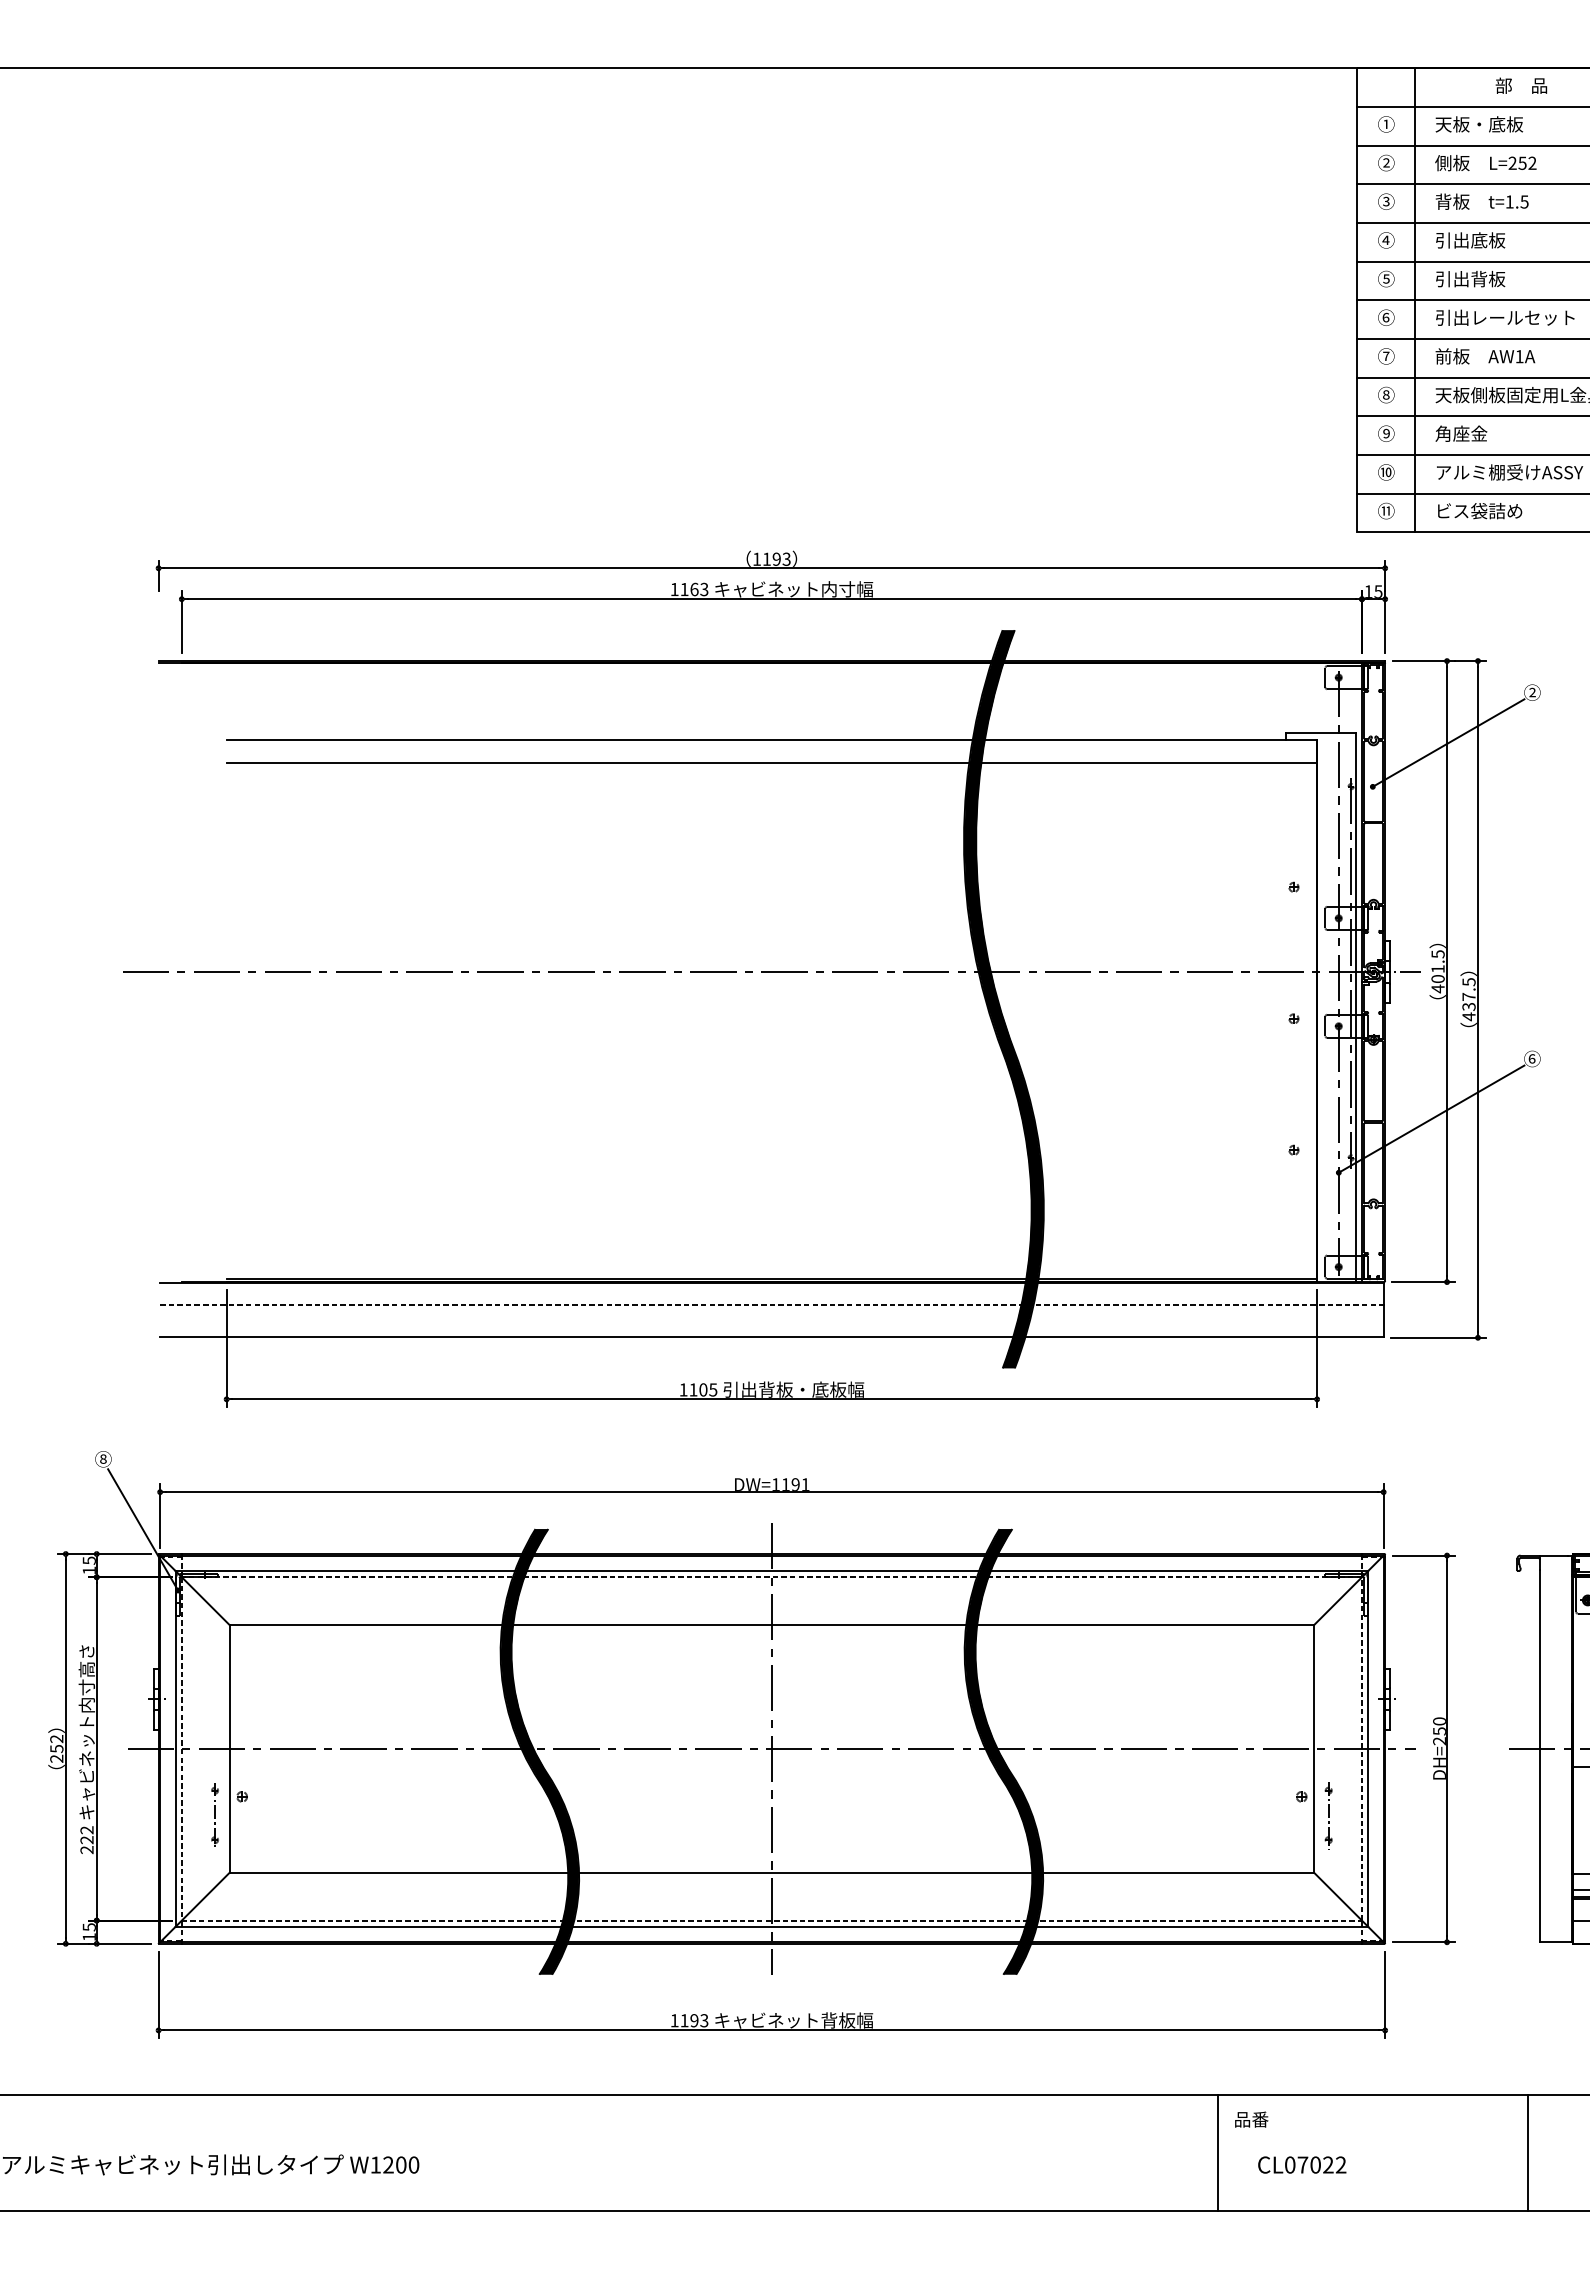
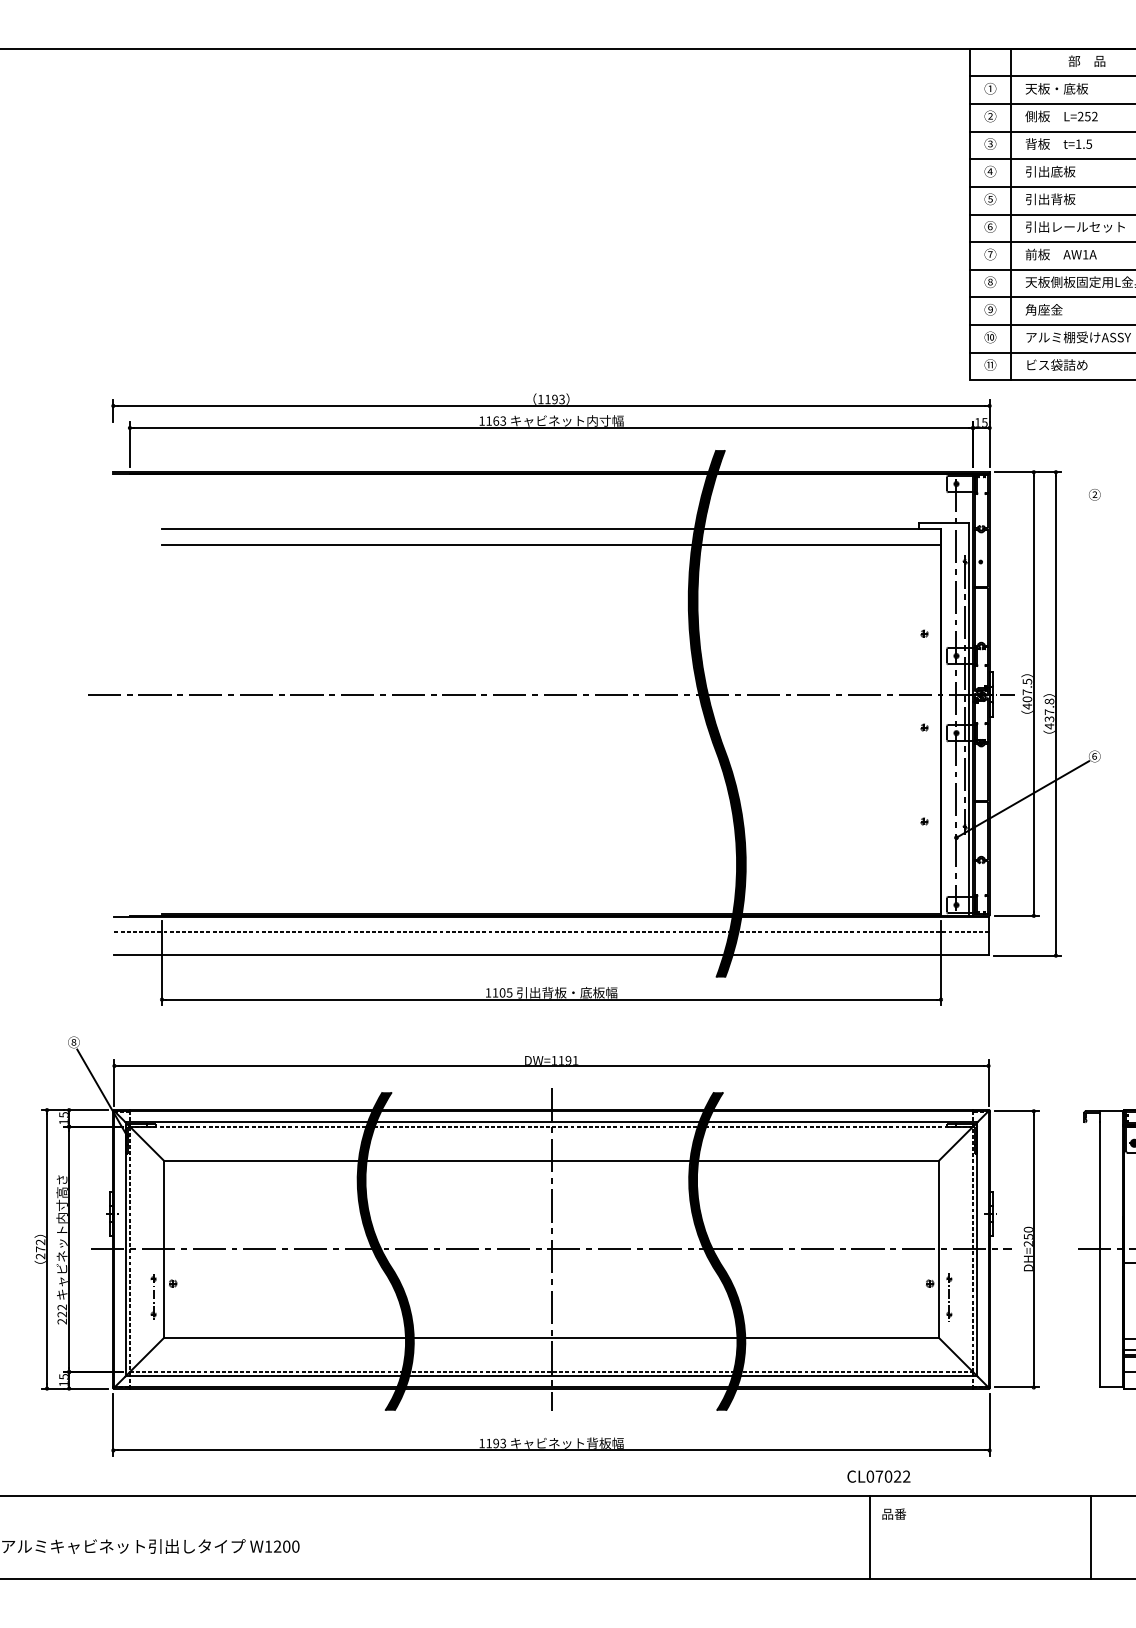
line: (1448, 742) -> (1034, 530), removed
text: (1437, 969) -> (1027, 692), 401.5 -> 407.5
text: (1468, 982) -> (1049, 701), 437.5 -> 437.8
text: (56, 1748) -> (40, 1249), 252 -> 272
text: (1302, 2164) -> (879, 1476), moved

